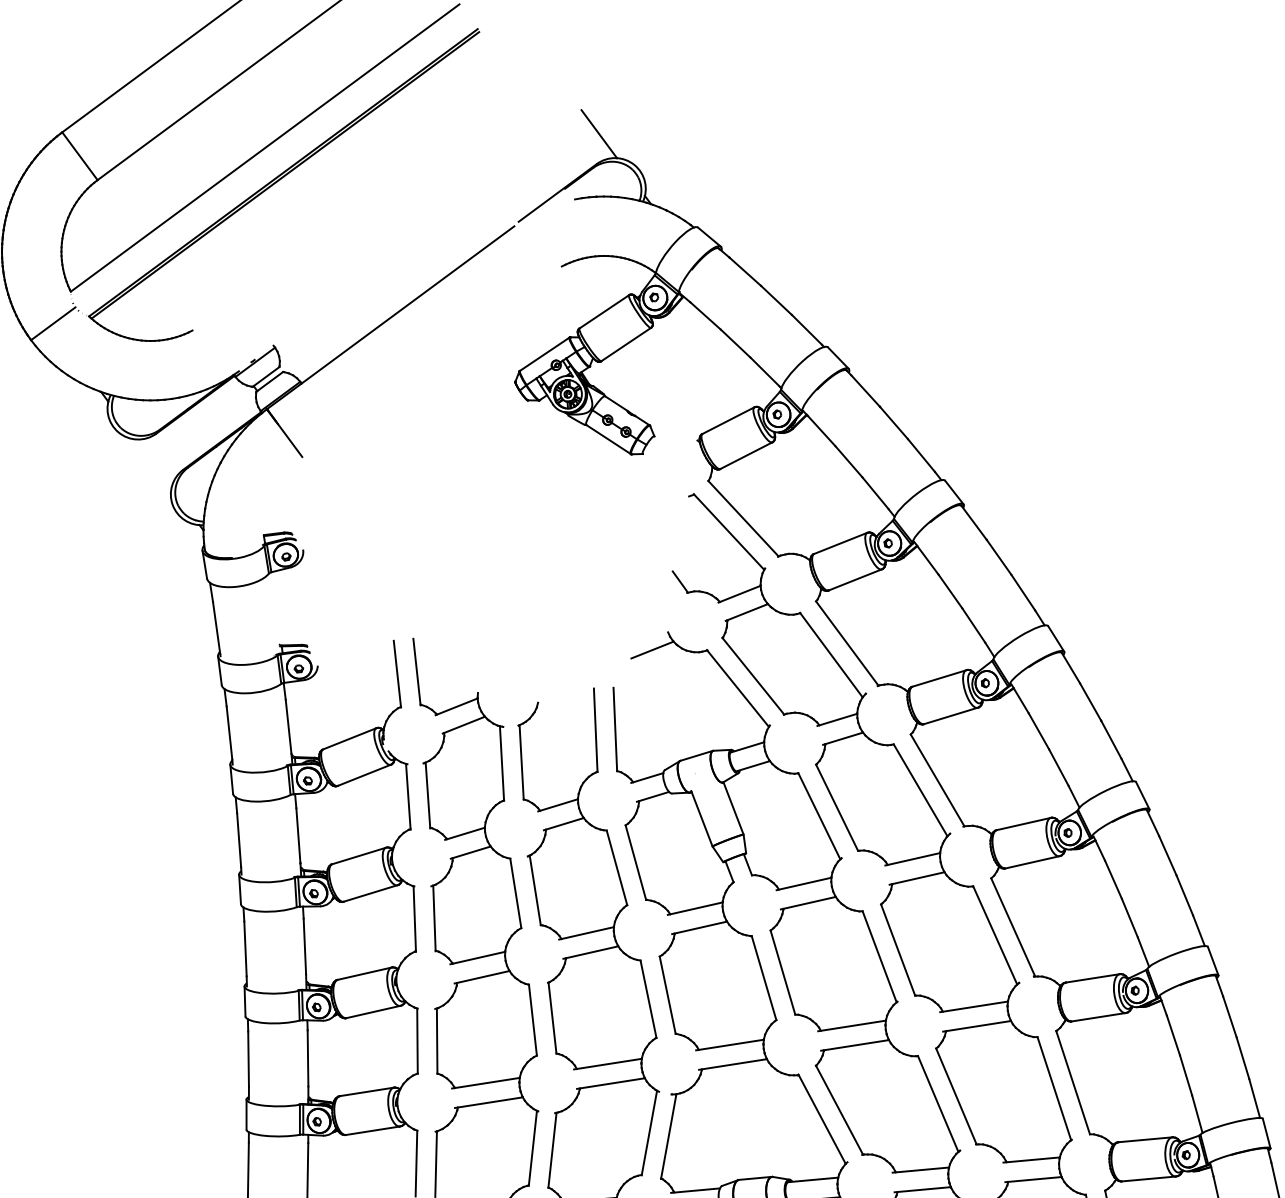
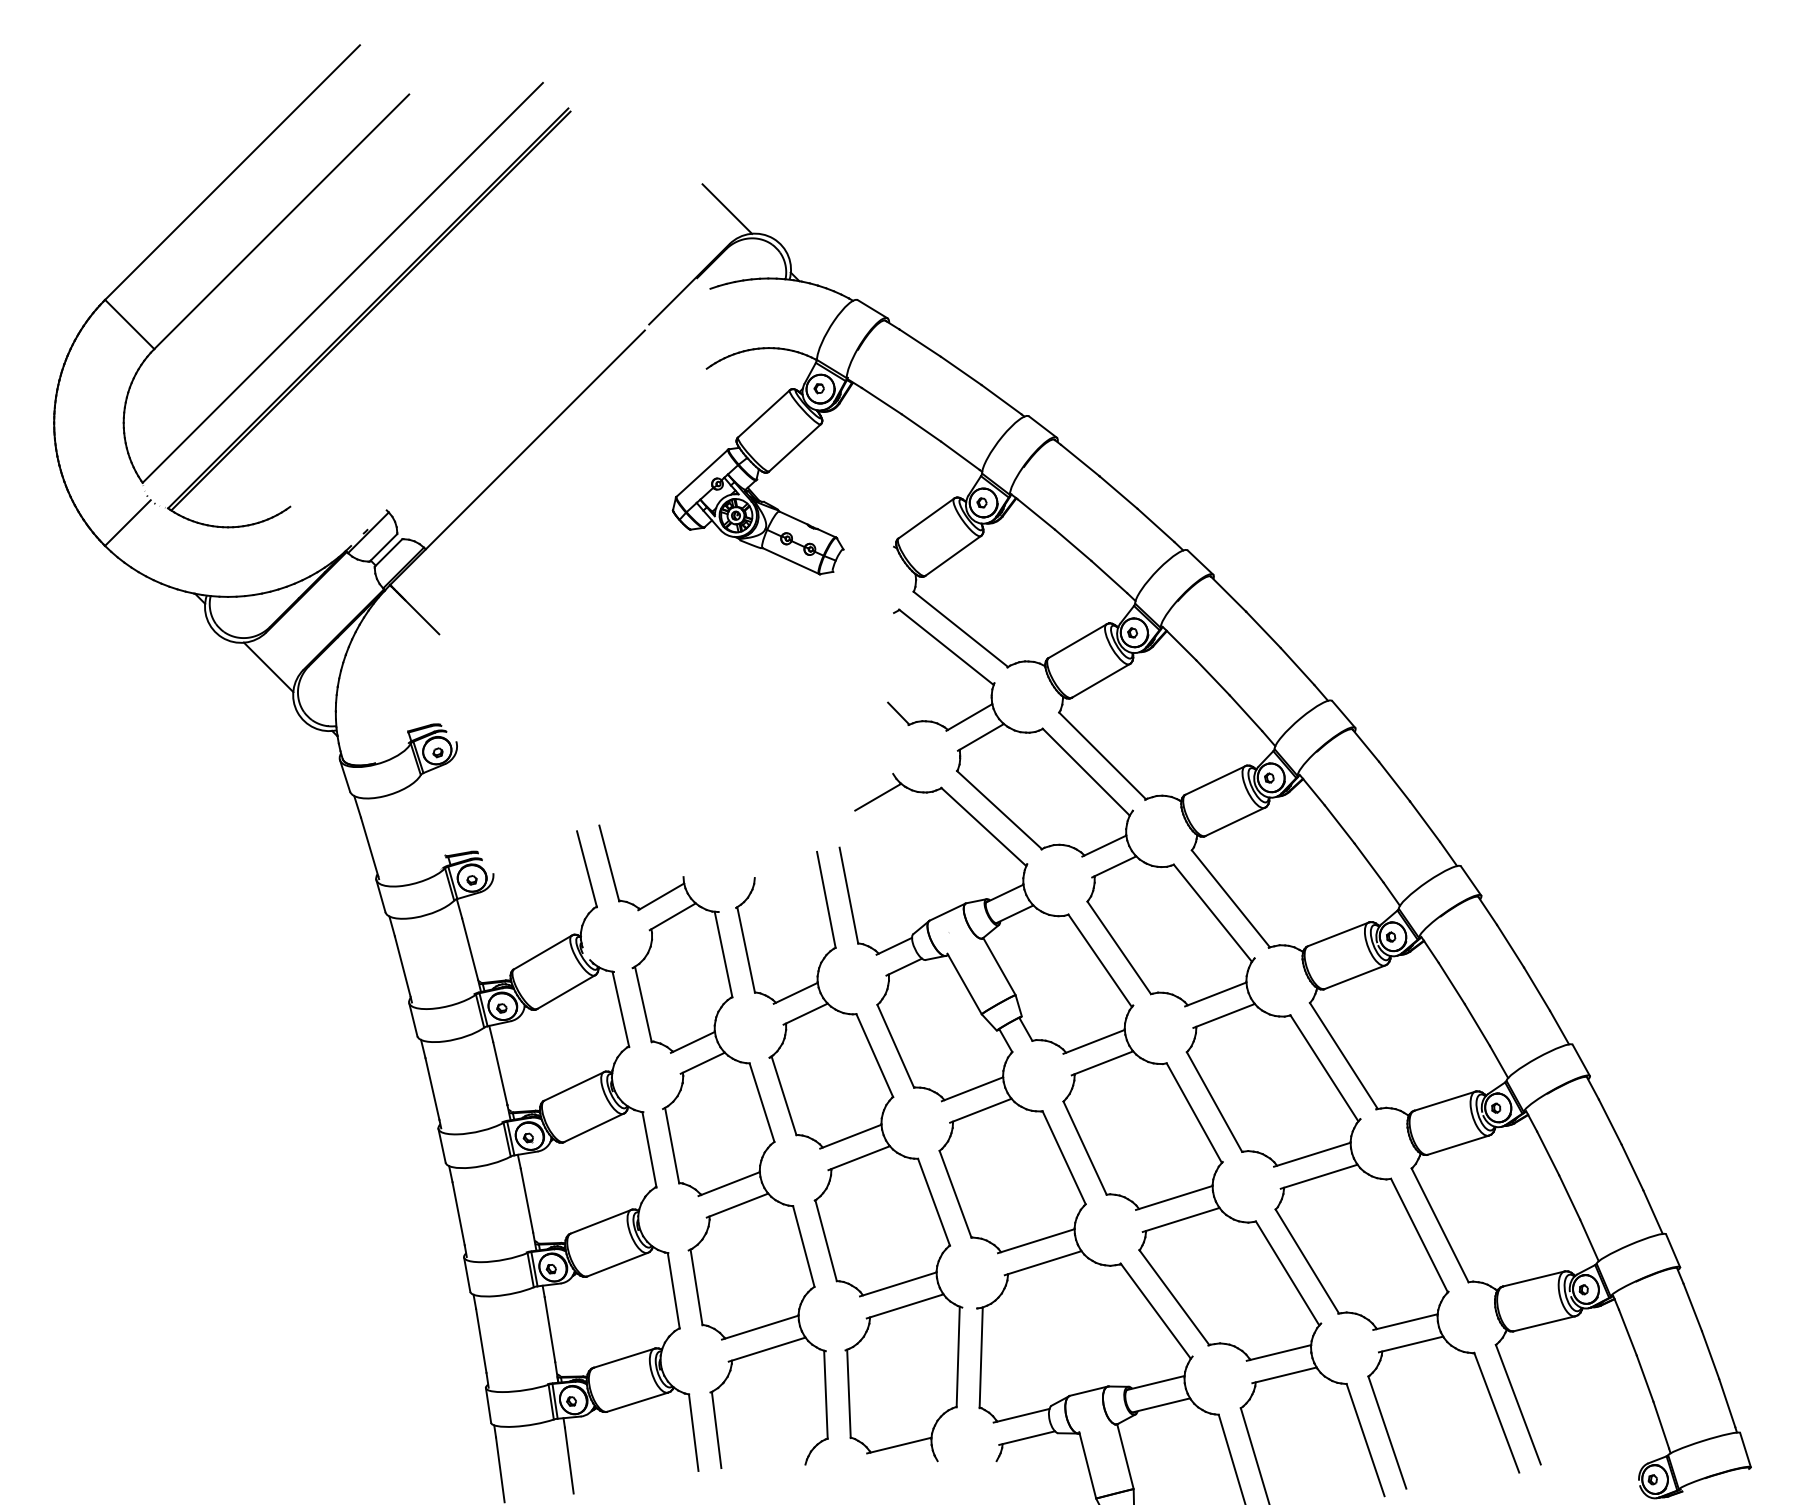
line: (153, 463) -> (268, 667), added

